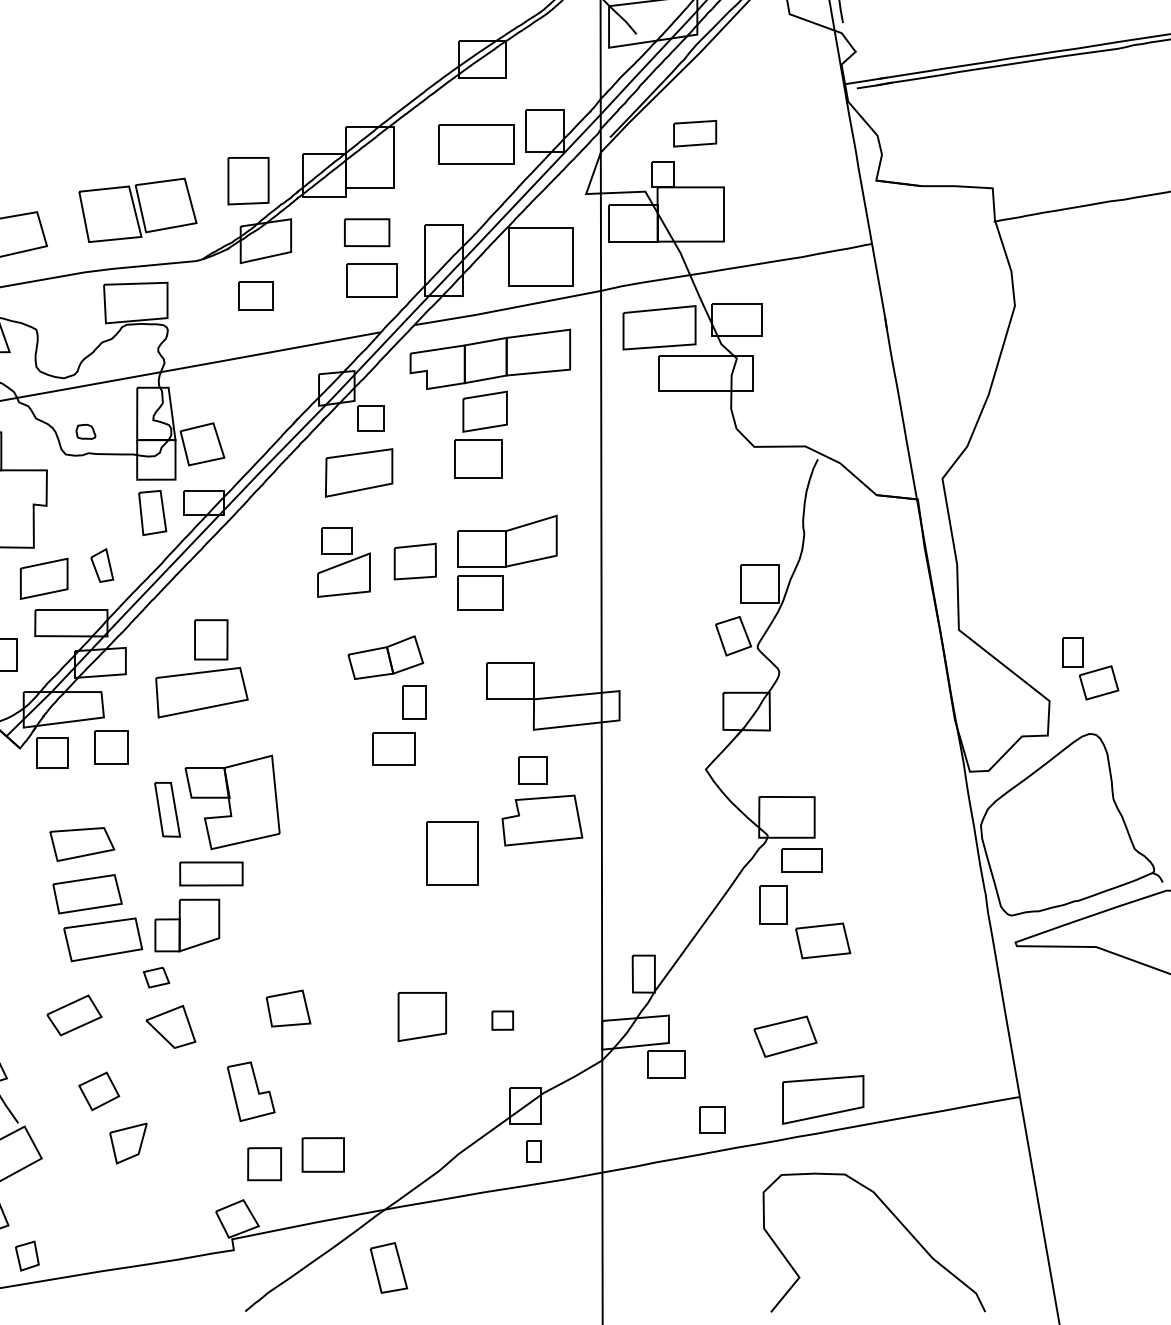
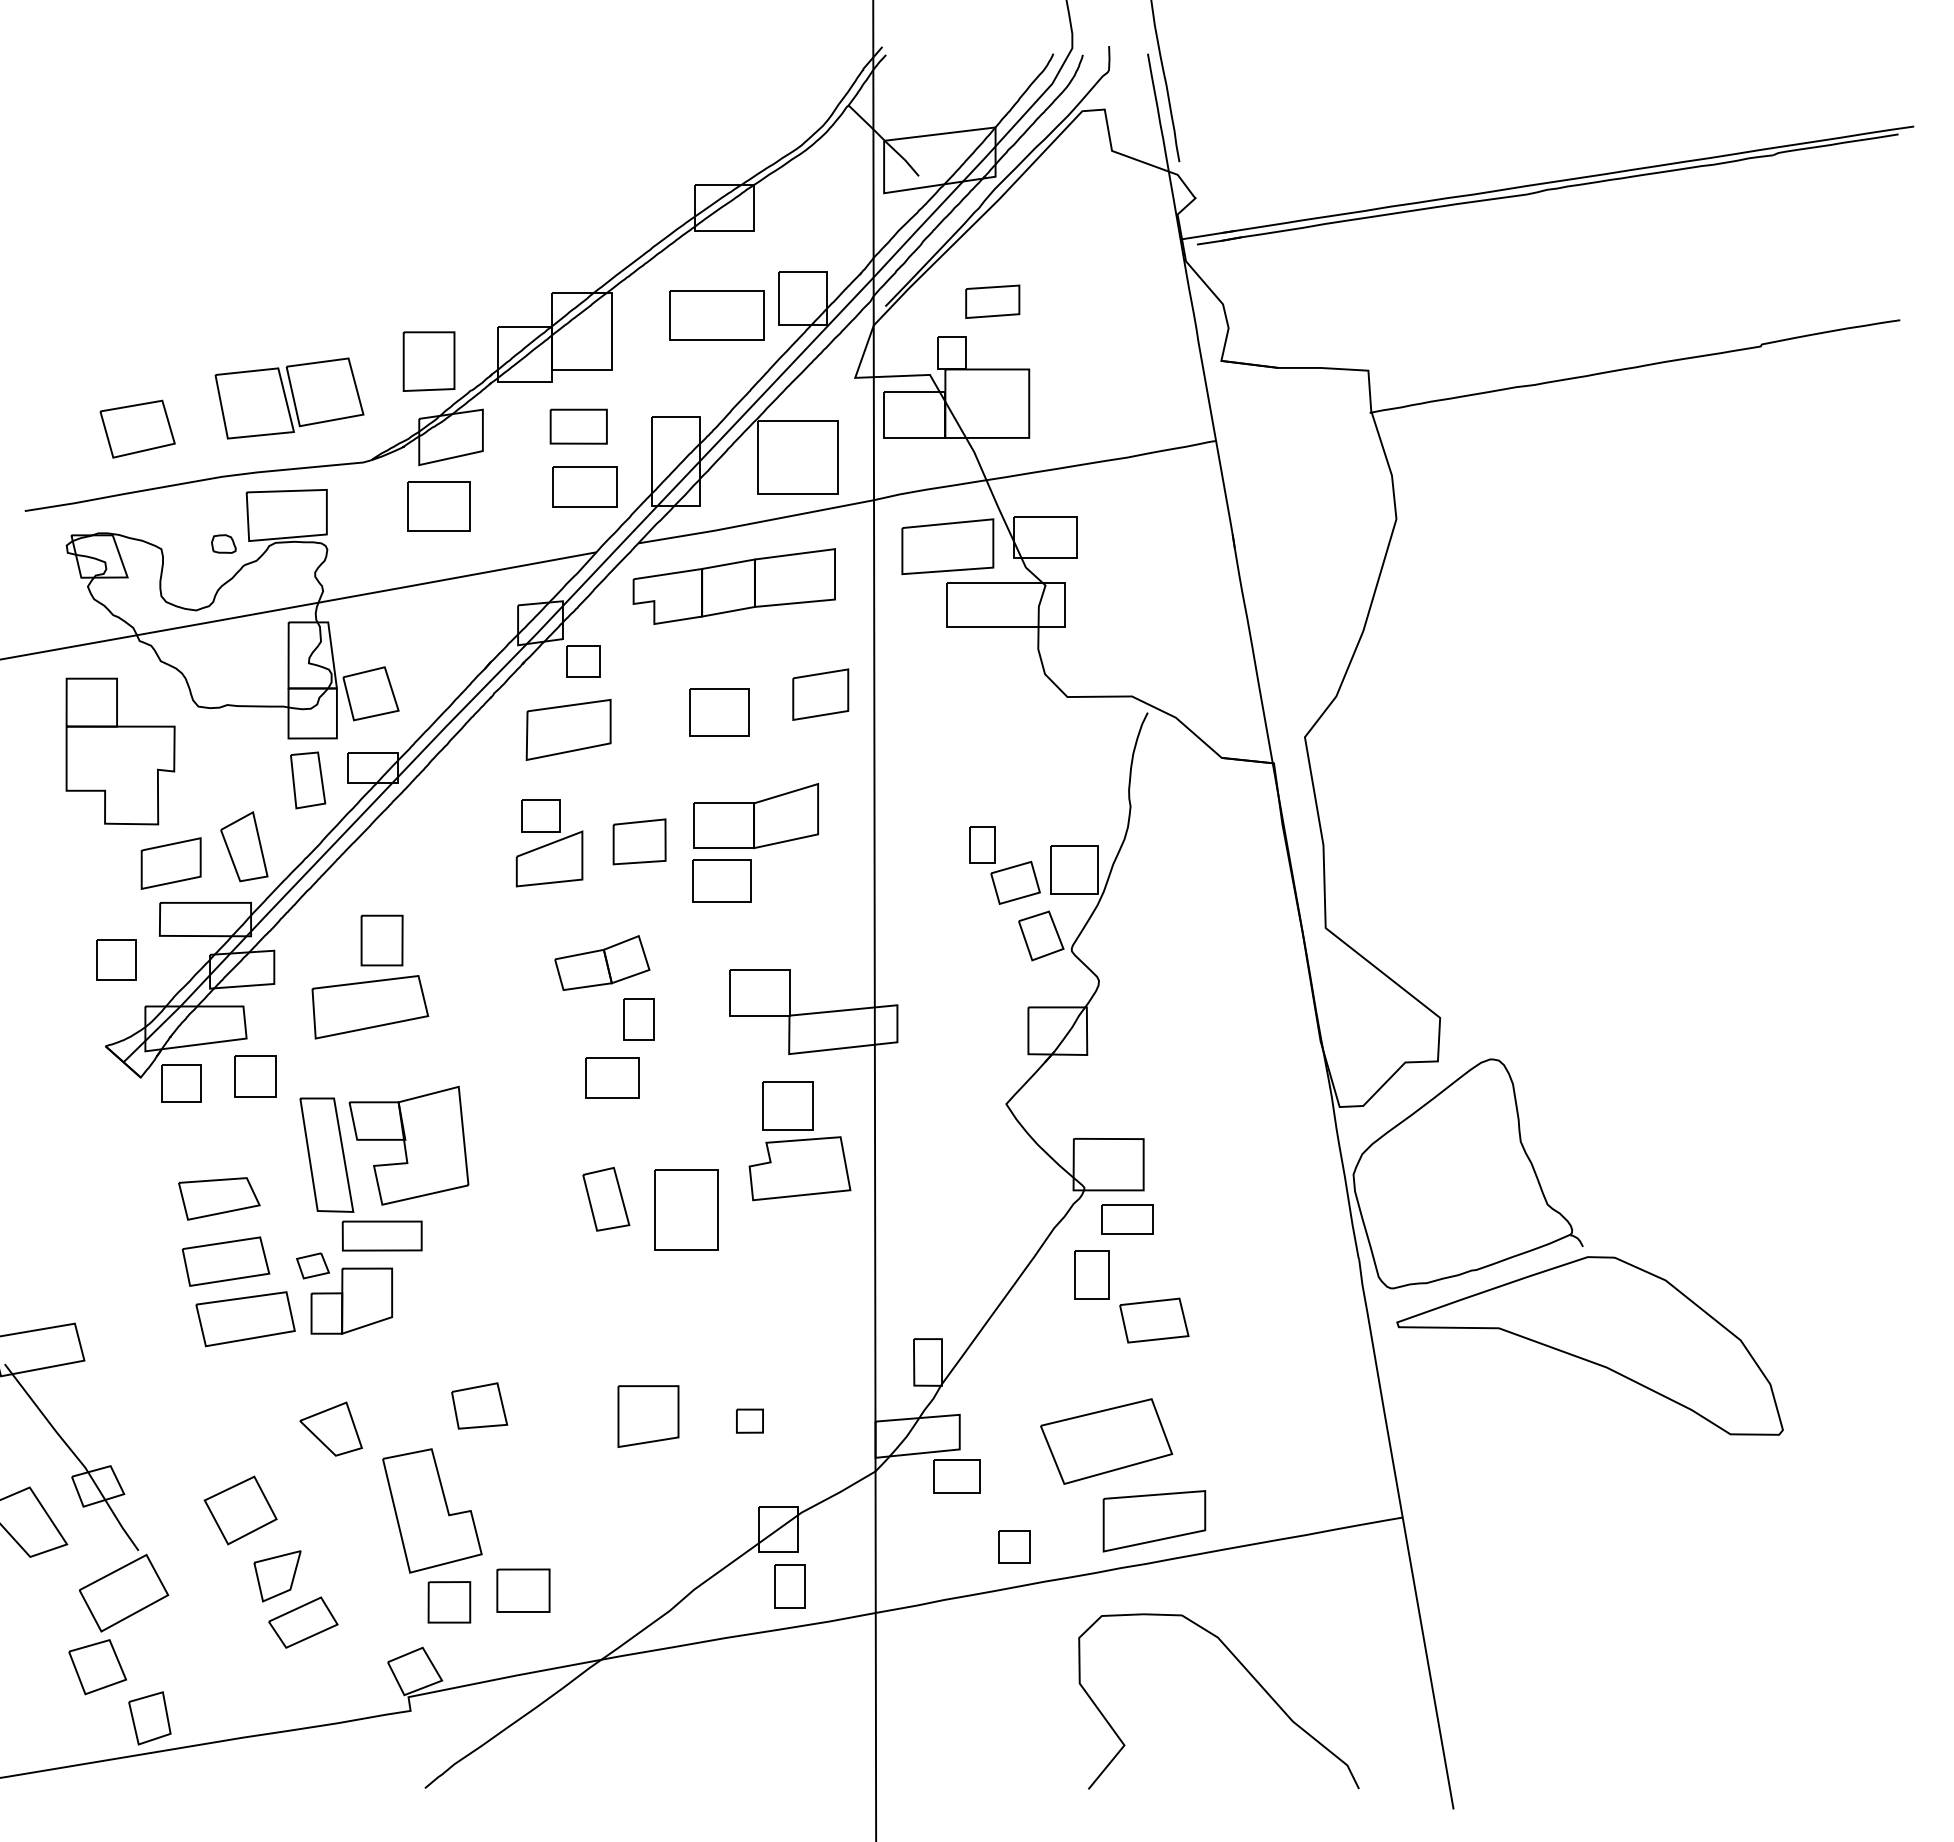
part: (255, 295) -> (438, 506), size x1.43
part: (484, 411) -> (820, 694), moved
part: (85, 431) -> (223, 543), moved
part: (102, 565) -> (244, 846), size x1.67
part: (1090, 669) -> (1004, 865), moved
part: (532, 770) -> (787, 1105), size x1.43
part: (167, 809) -> (326, 1154), size x1.67
part: (156, 977) -> (313, 1265), moved
part: (74, 1015) -> (303, 1622), moved
part: (785, 1036) -> (1106, 1441), size x1.67
part: (99, 1091) -> (240, 1510), size x1.43
part: (251, 1091) -> (432, 1510), size x1.67
part: (534, 1151) -> (789, 1586), size x1.67
part: (27, 1256) -> (149, 1718), size x1.43
part: (389, 1267) -> (606, 1198), moved

